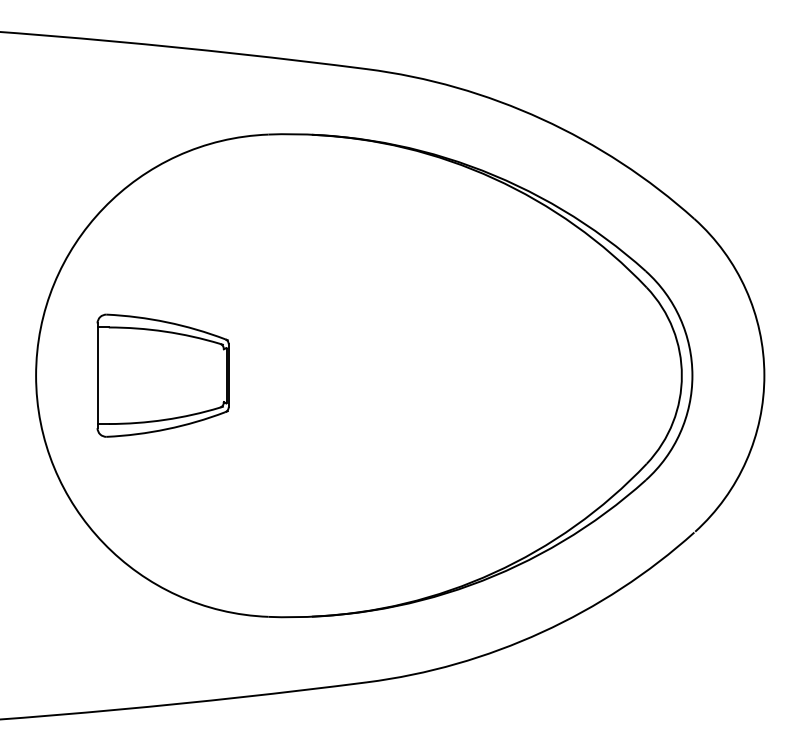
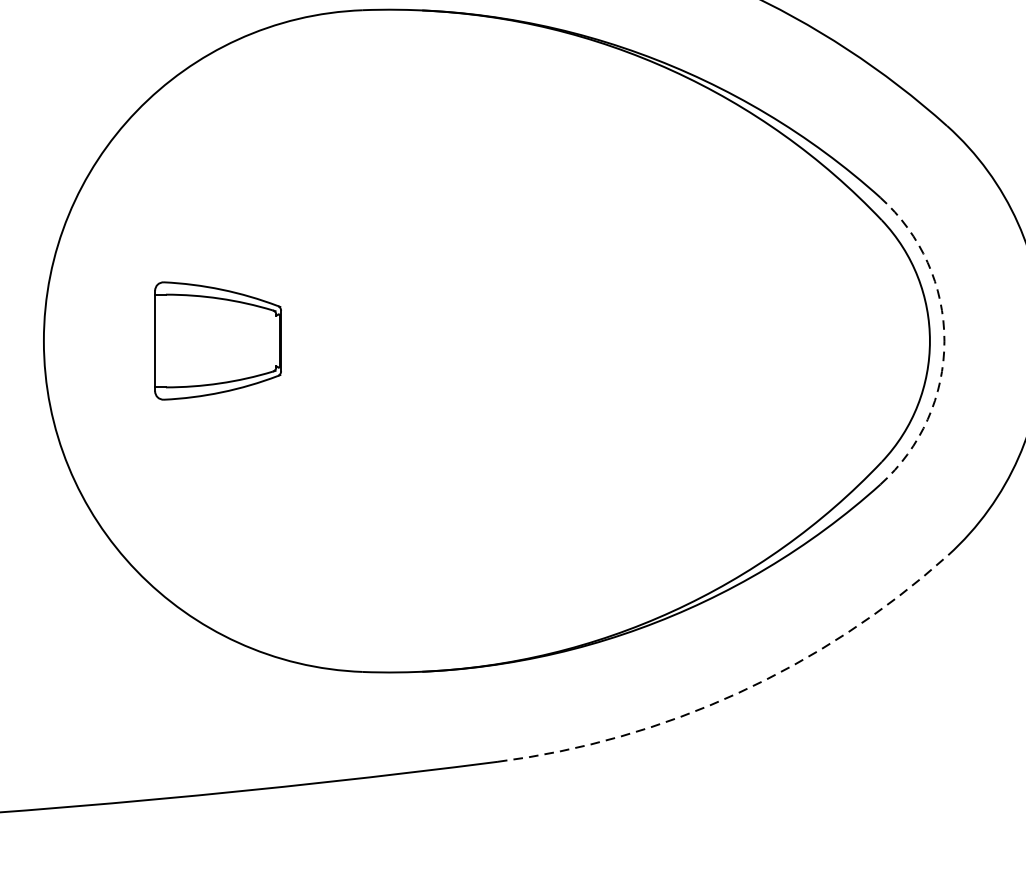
part: (162, 375) -> (217, 340), size x0.7
arc: (692, 375) -> (944, 340), solid -> dashed
arc: (542, 632) -> (738, 693), solid -> dashed

